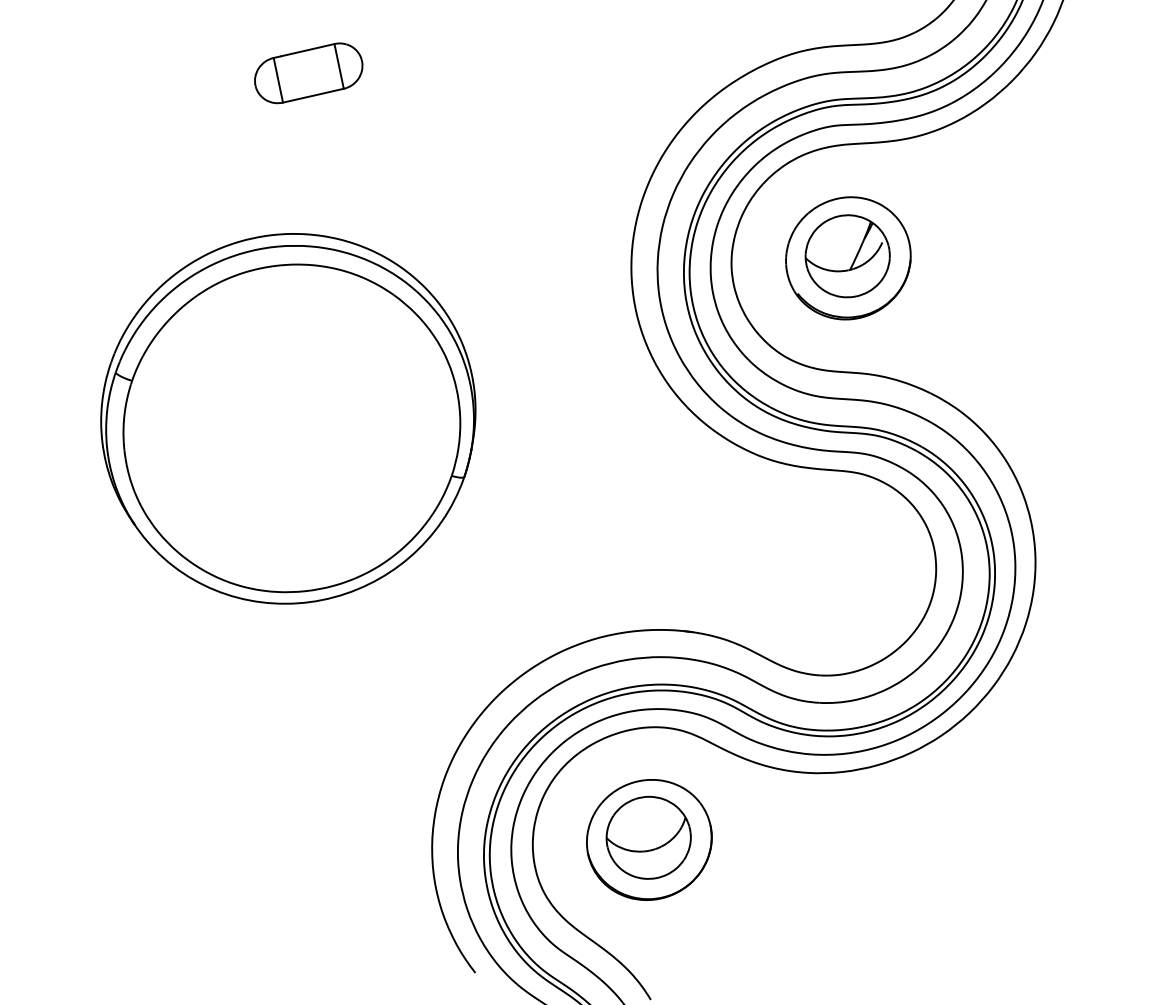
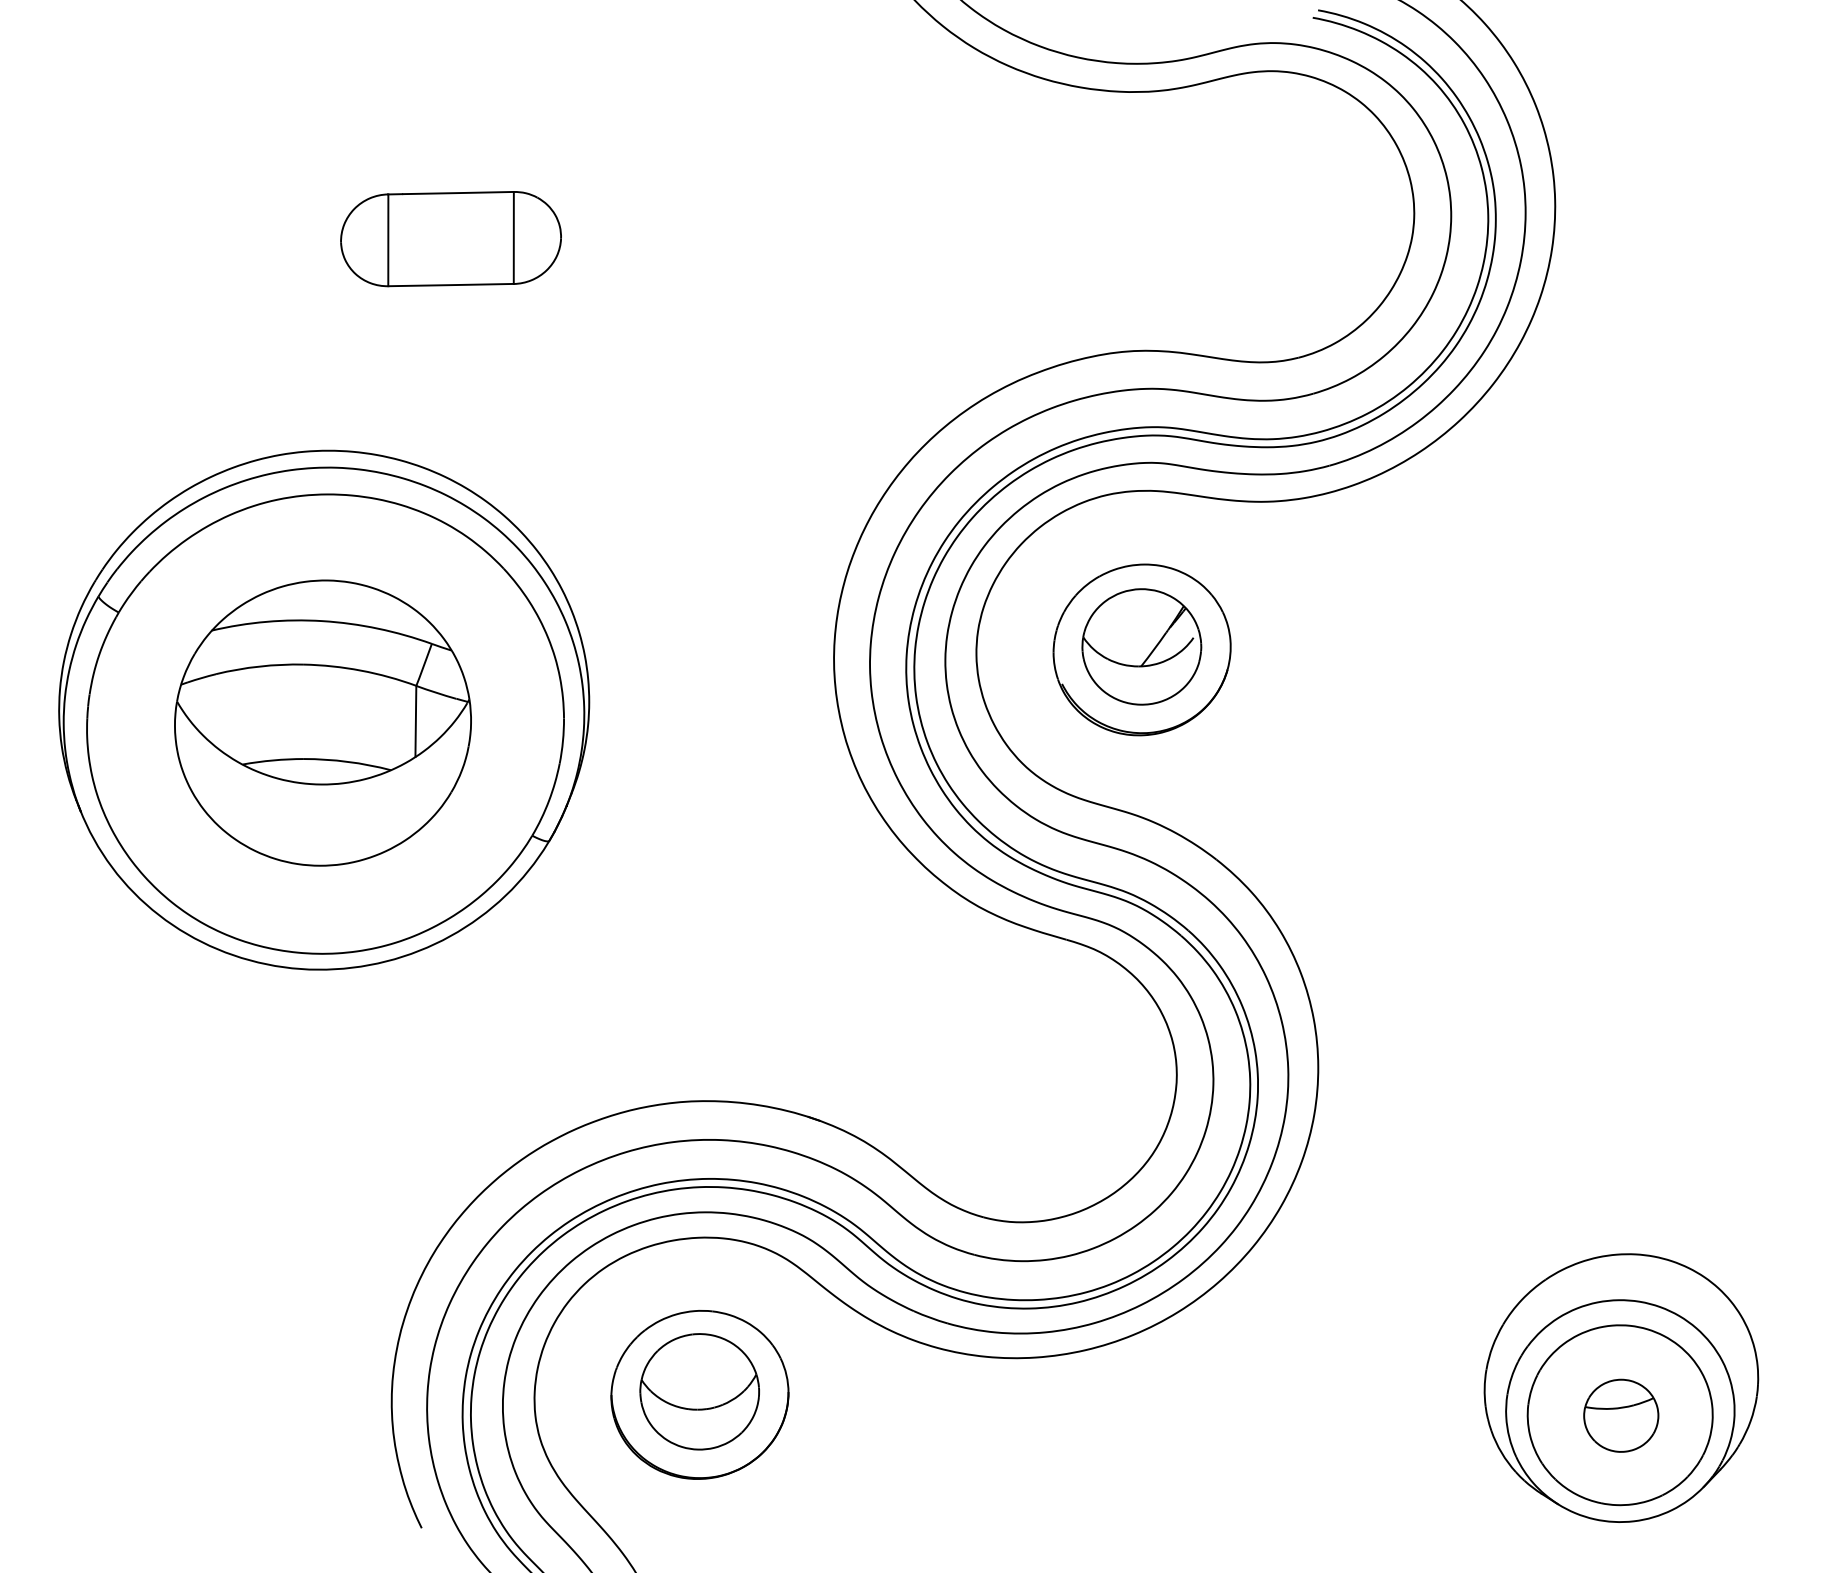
part: (308, 73) -> (450, 239), size x1.43
part: (289, 427) -> (322, 722), added

